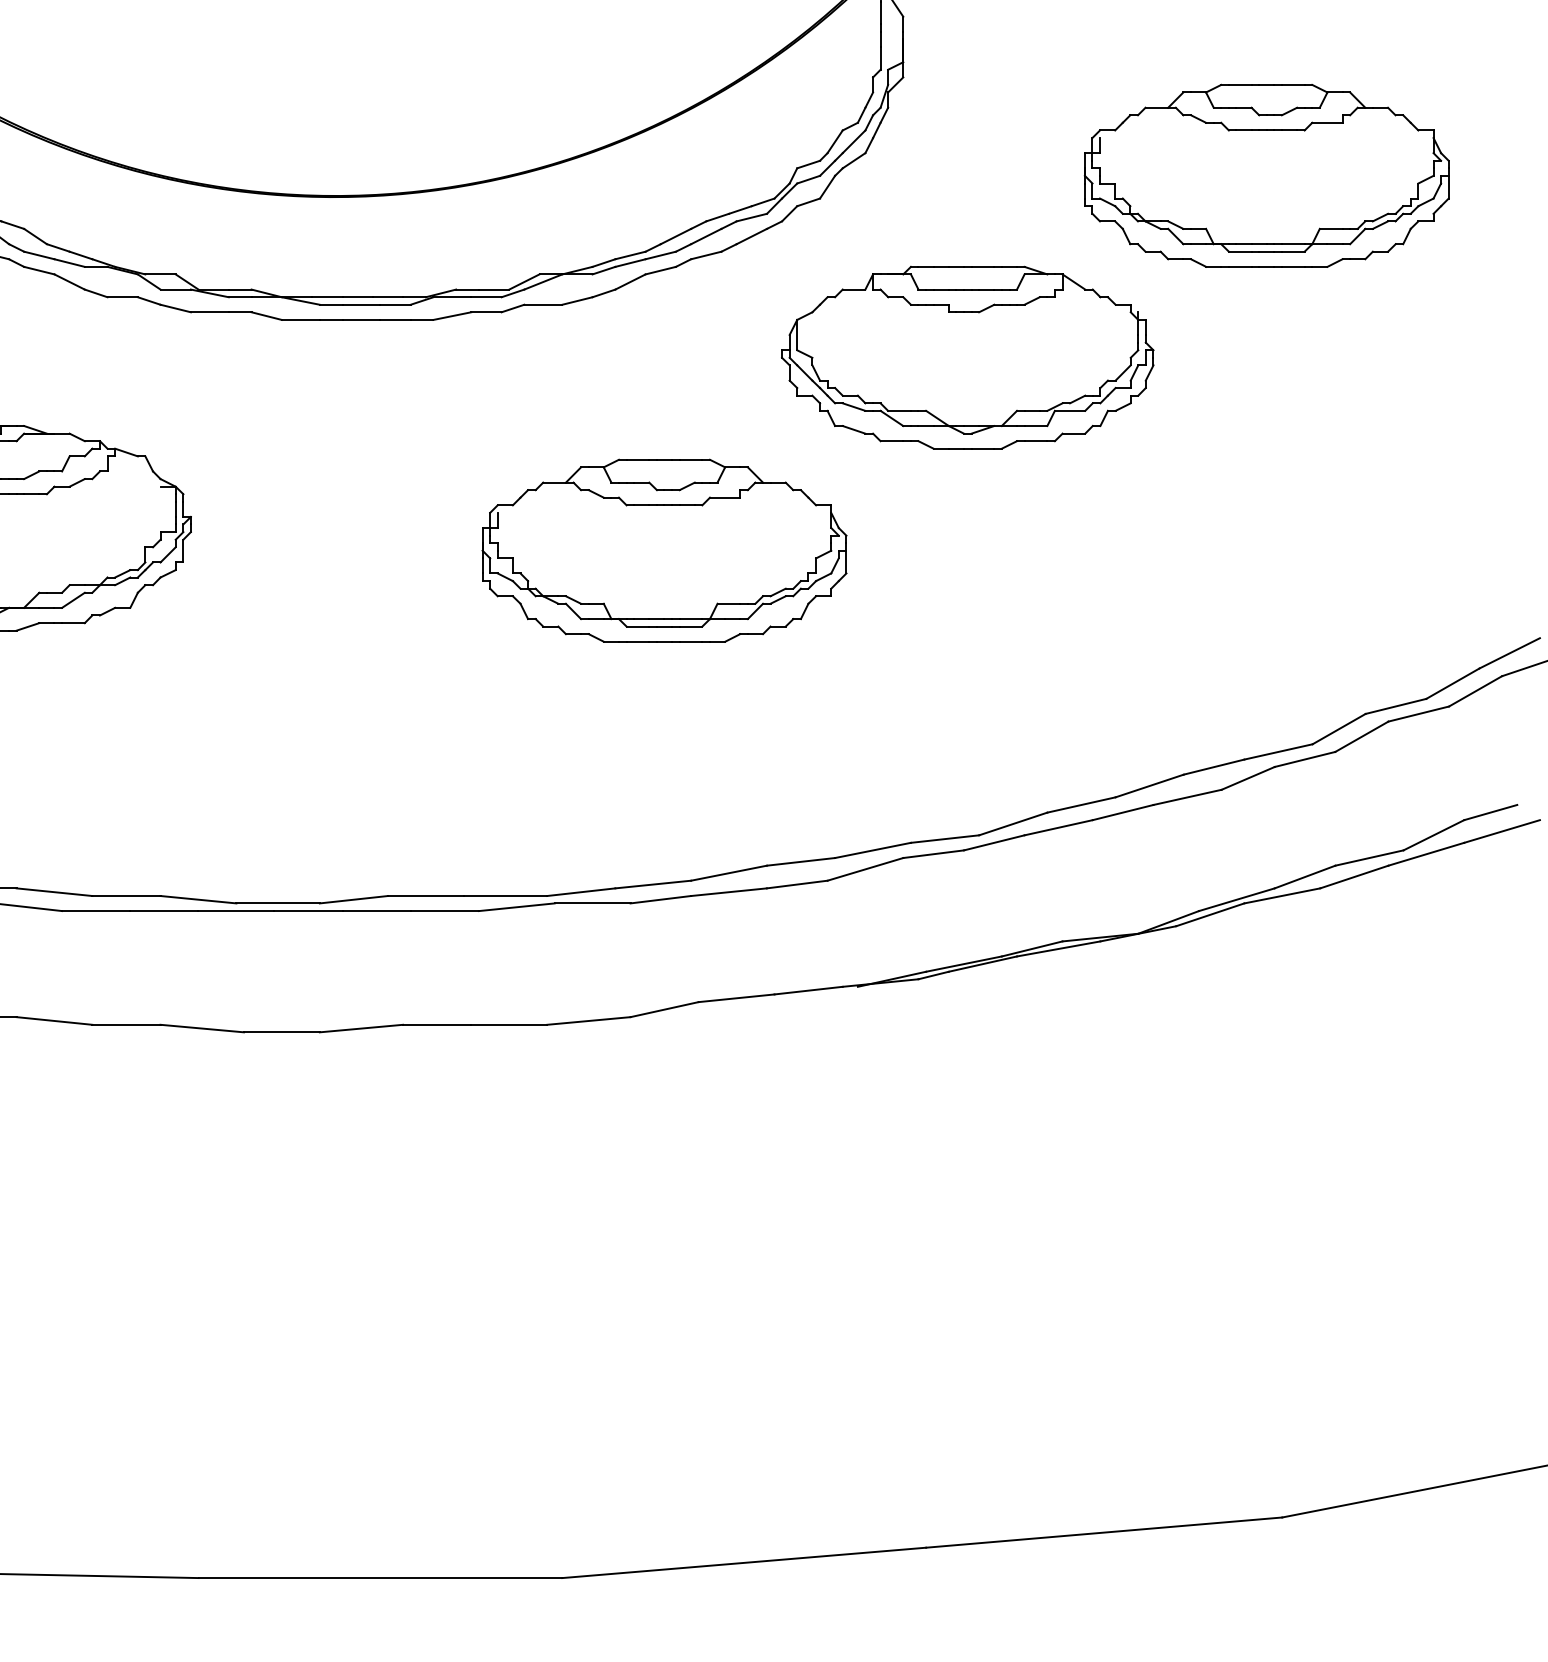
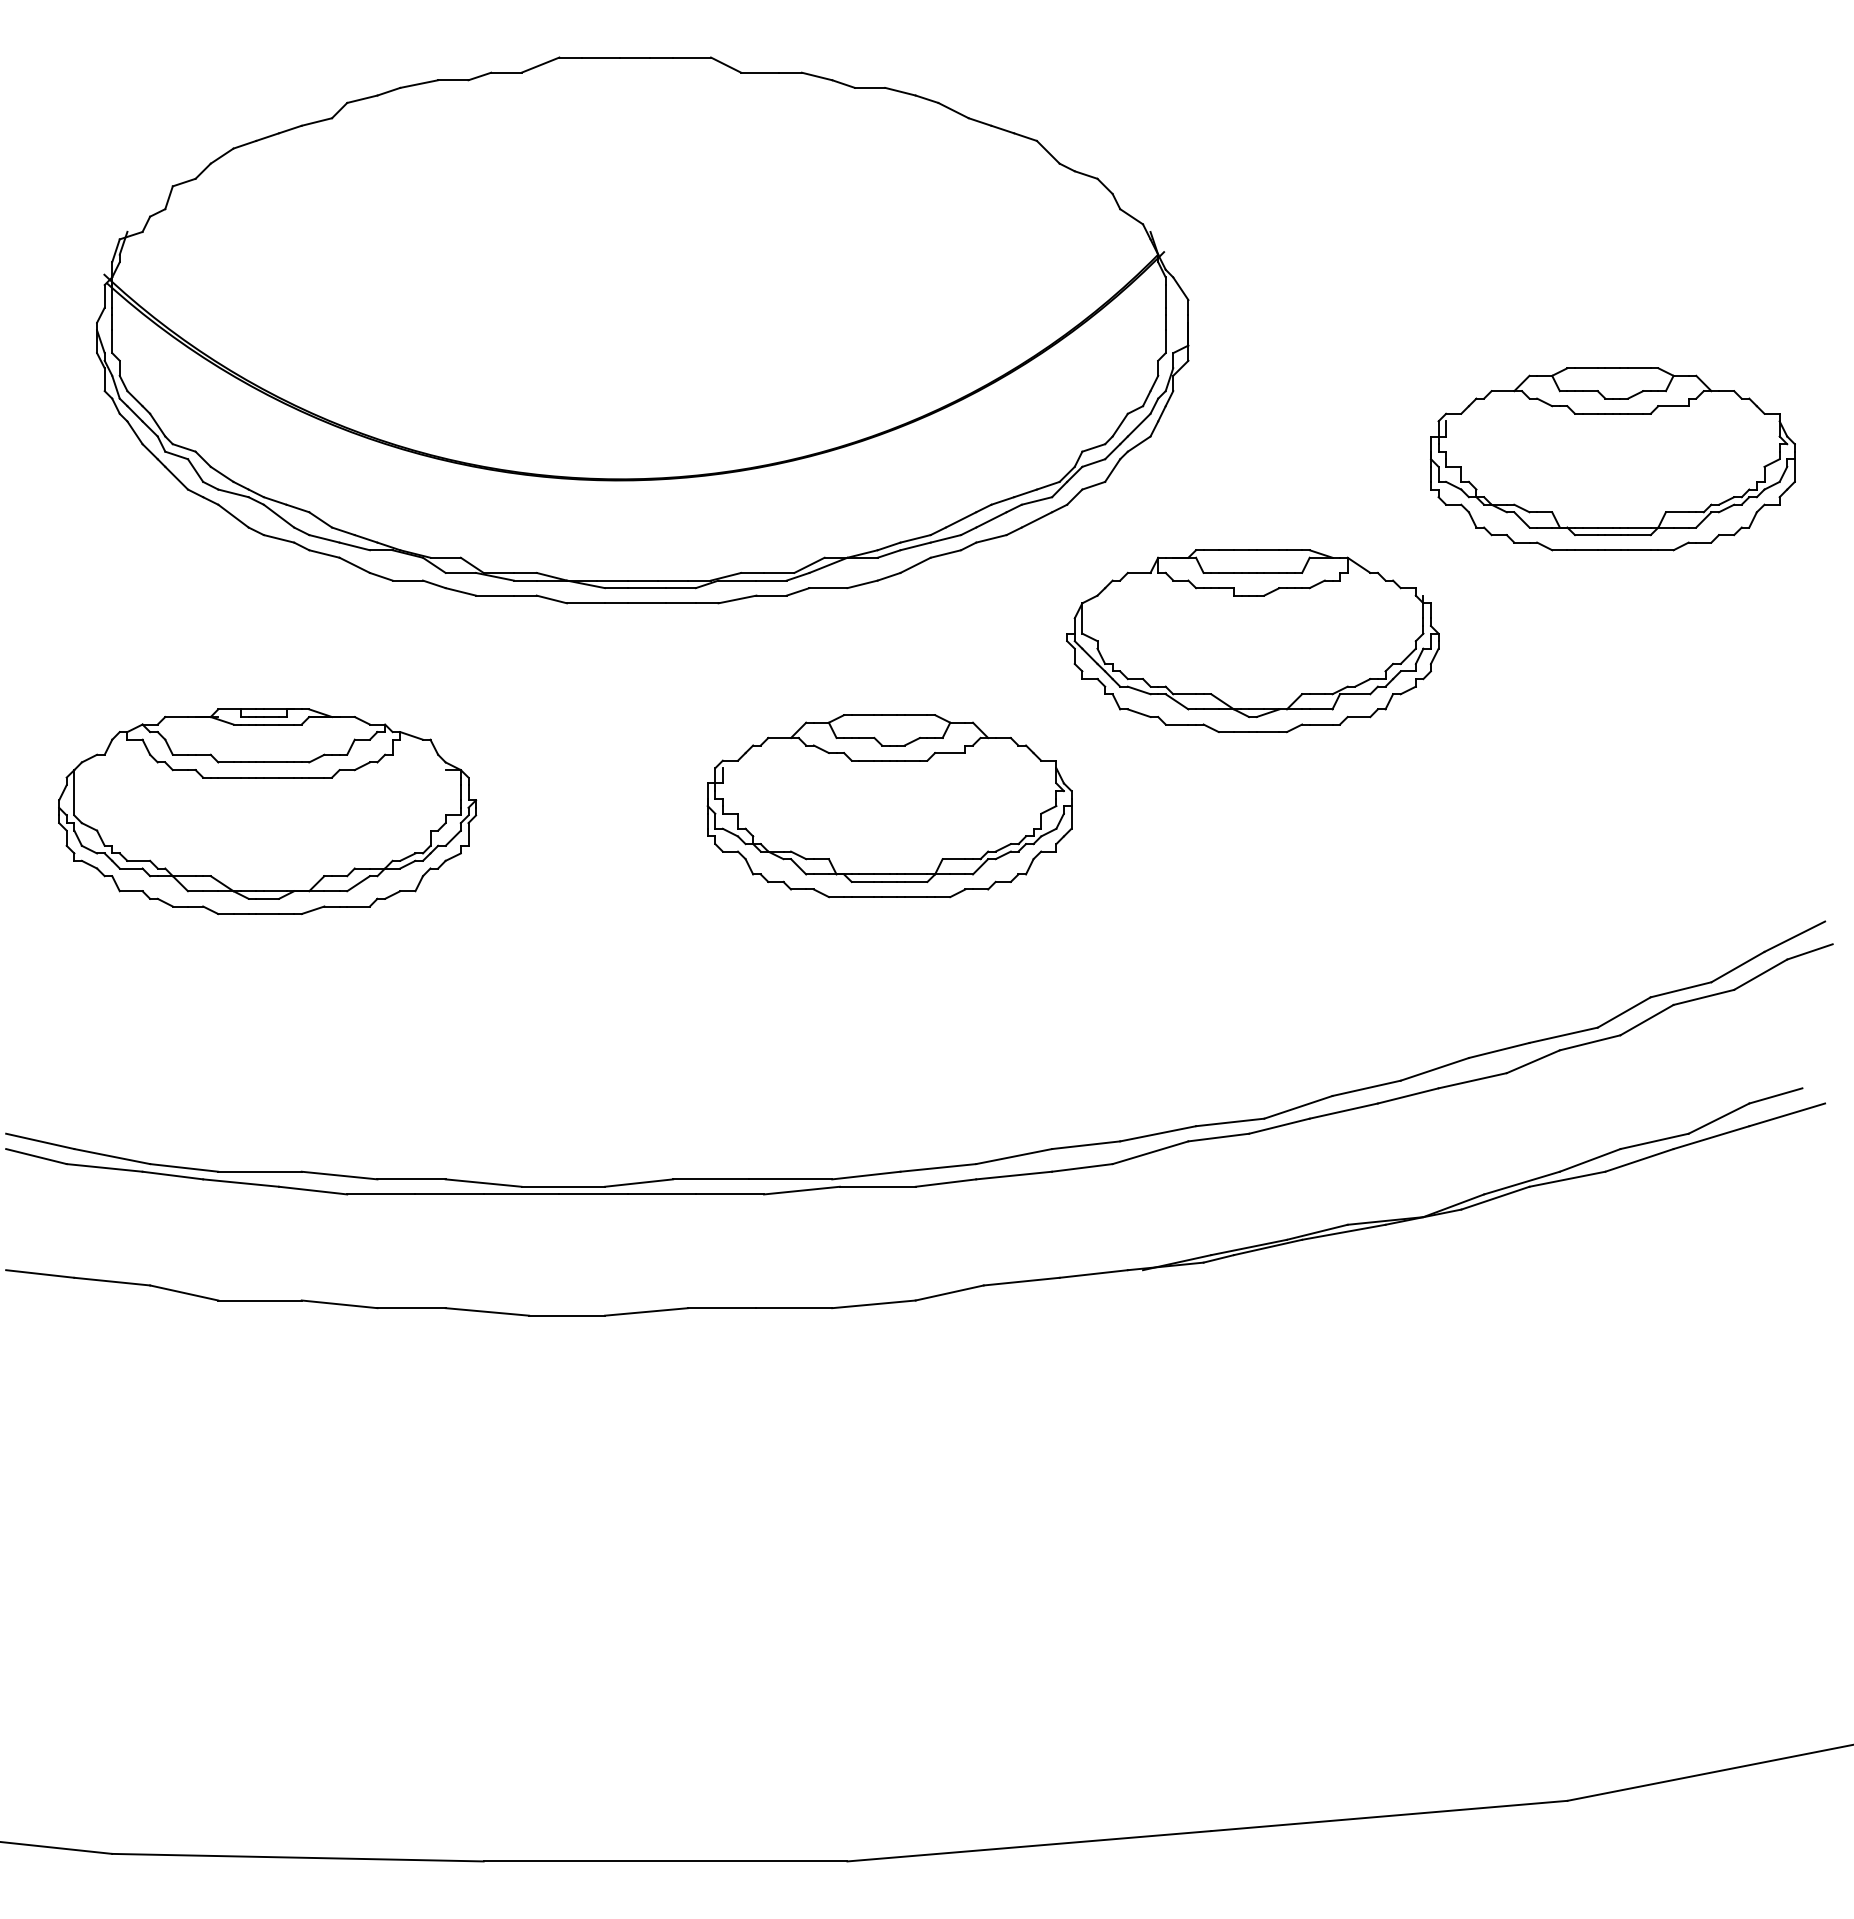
part: (1266, 176) -> (1612, 459), moved
part: (664, 551) -> (889, 806), moved

